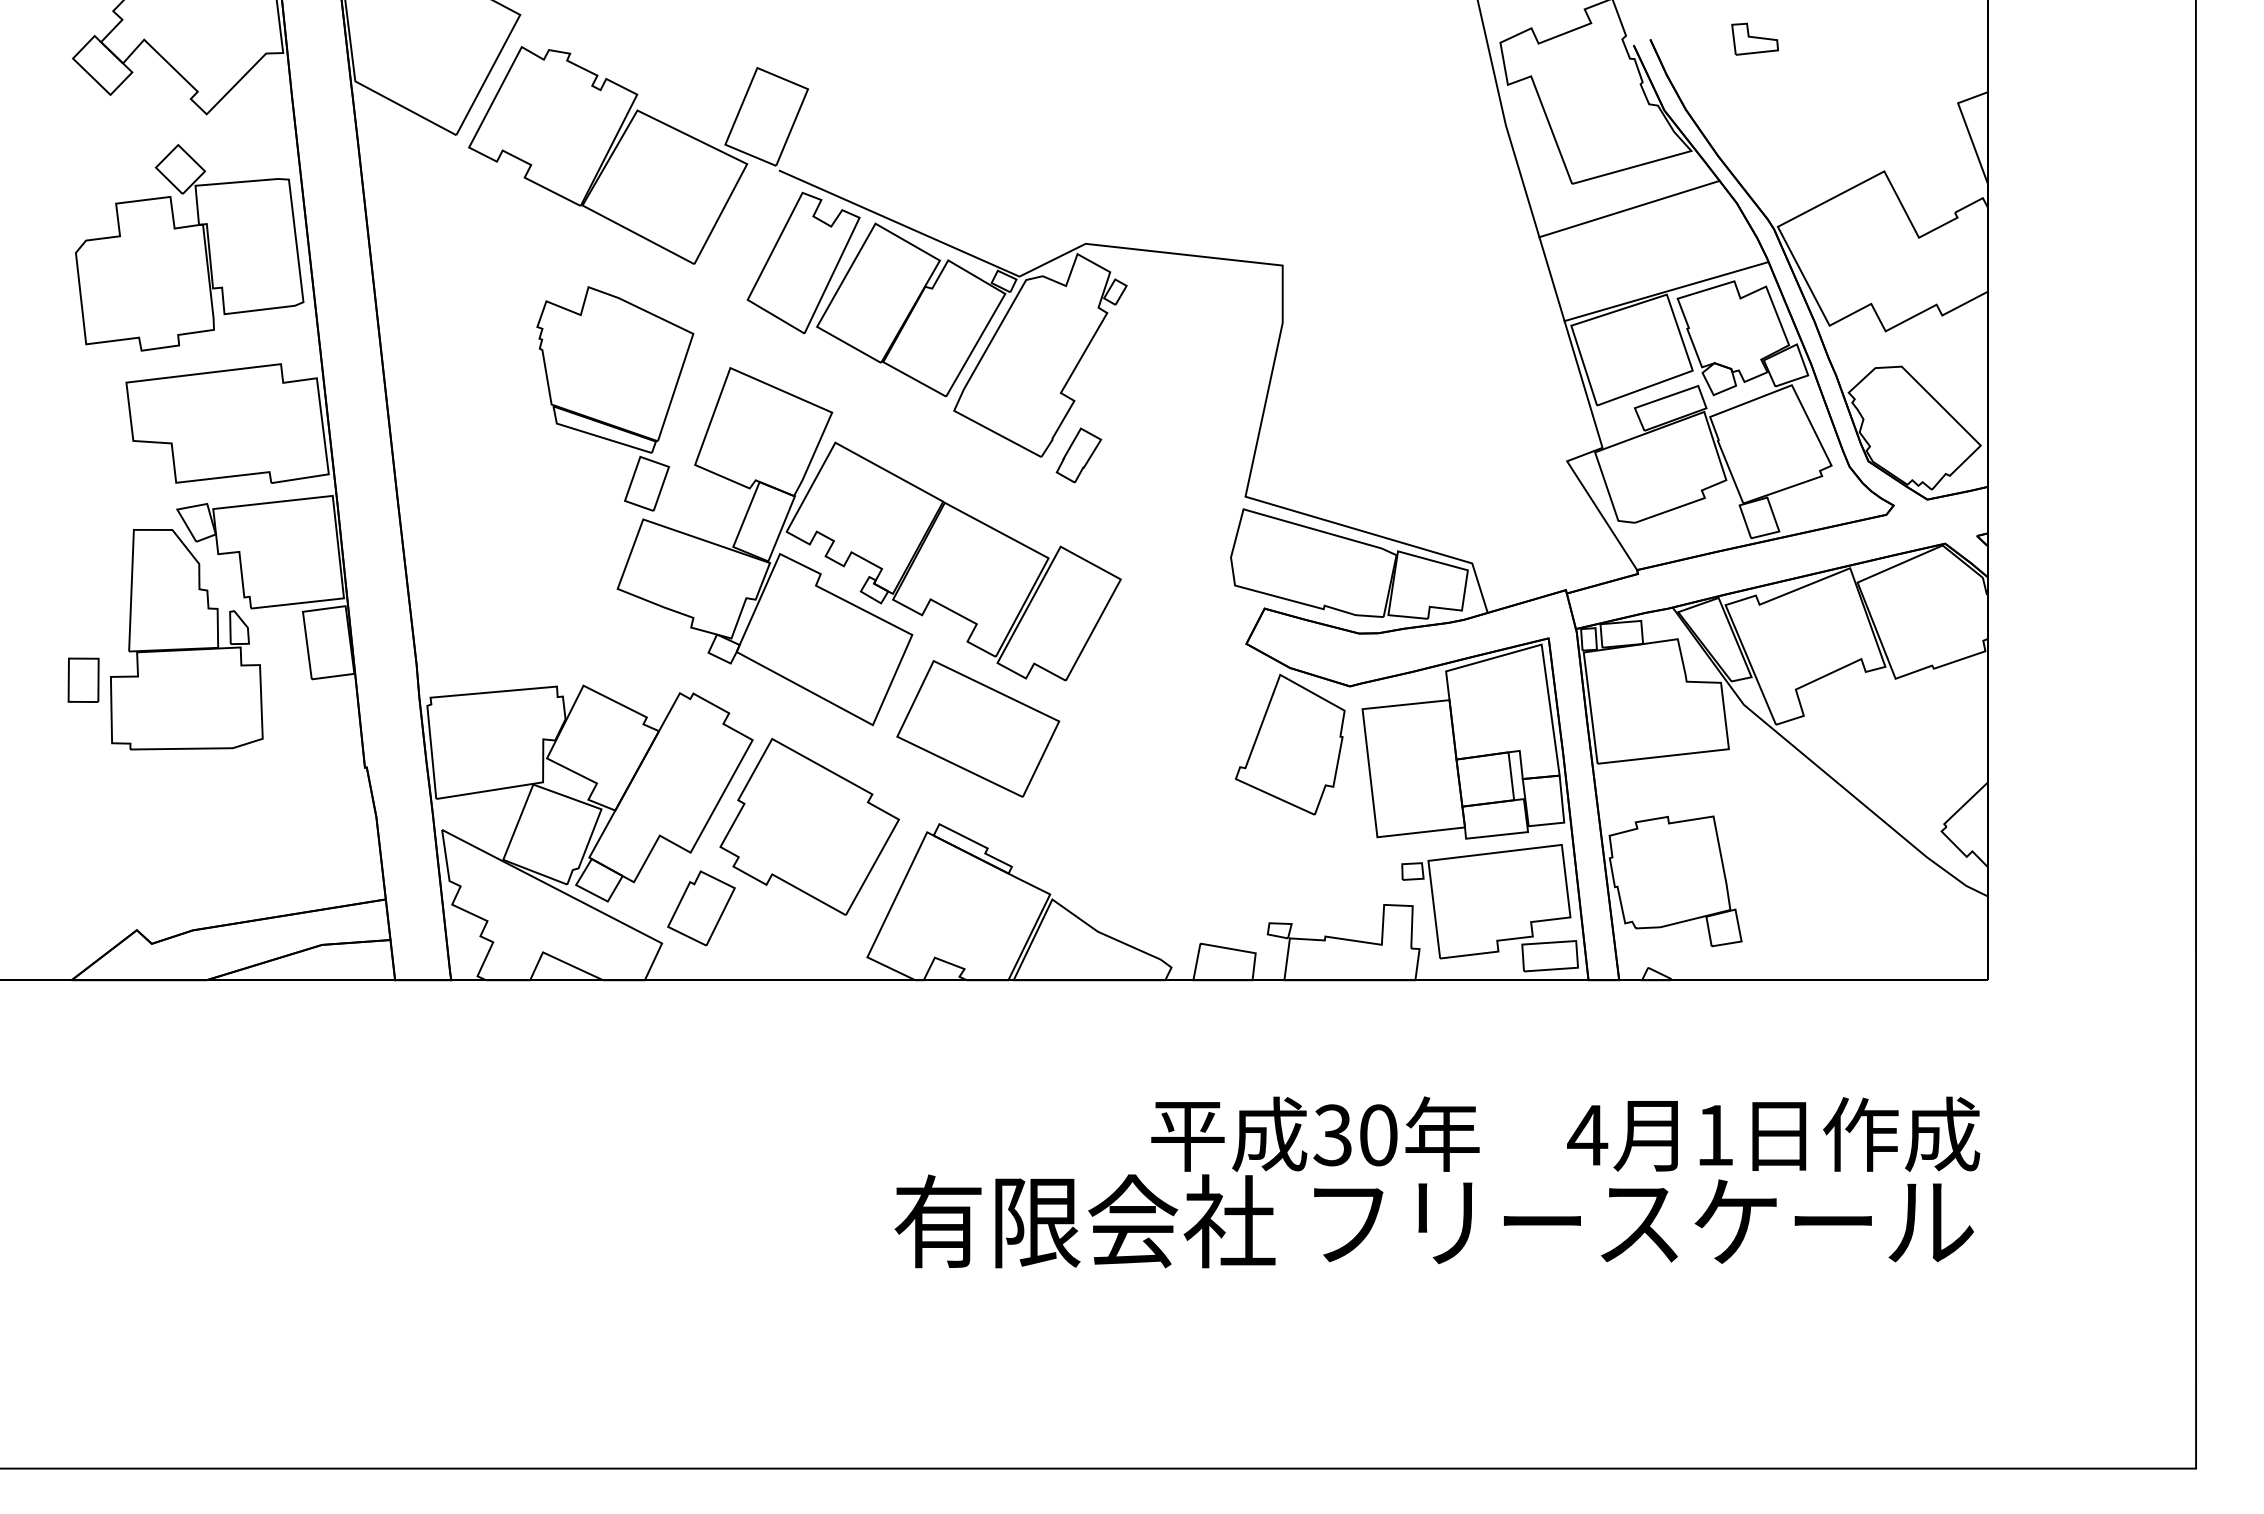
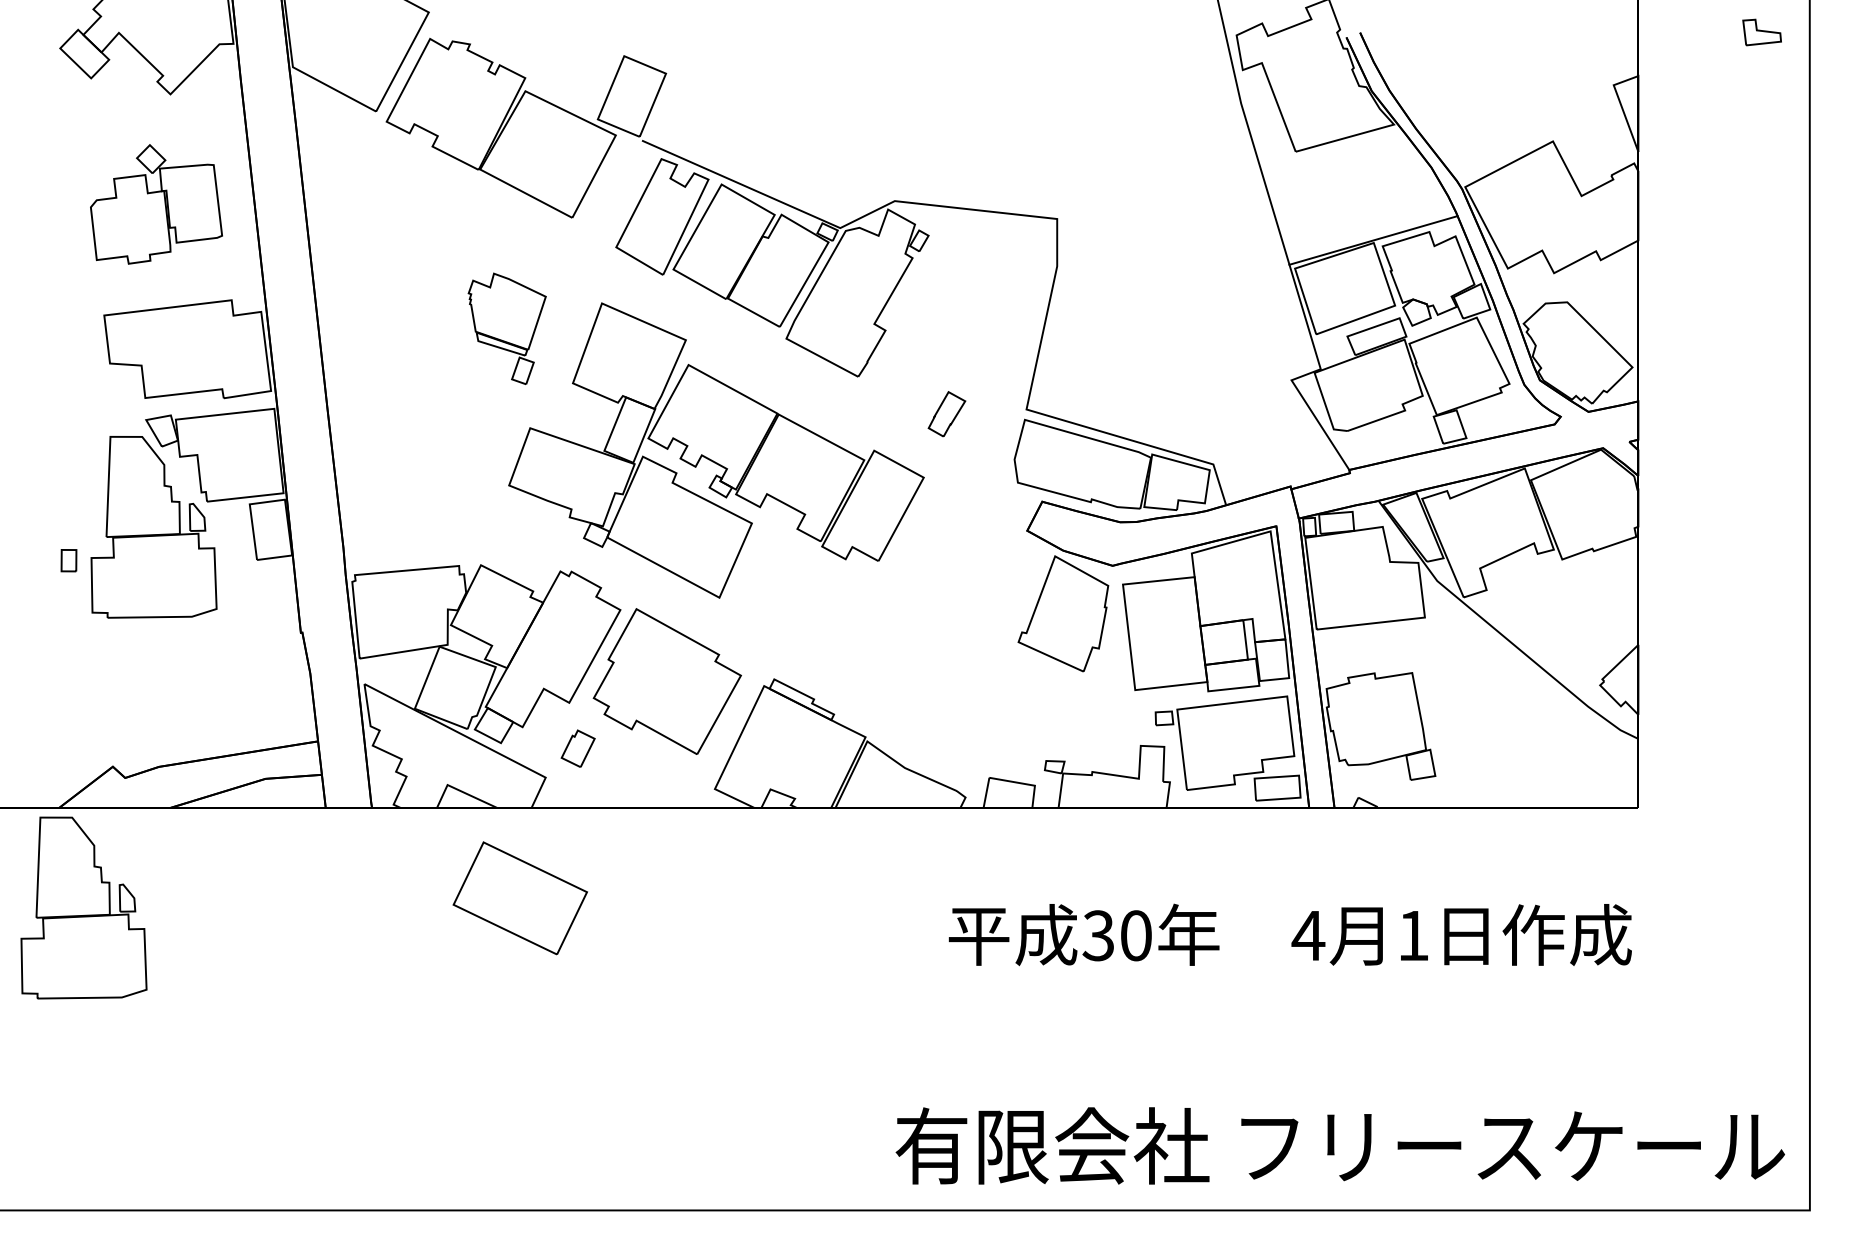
part: (1754, 38) -> (1761, 31), moved
line: (1629, 208) -> (1342, 171), removed
part: (189, 247) -> (156, 204), size x0.7
part: (615, 398) -> (507, 328), size x0.6
part: (1078, 455) -> (946, 414), moved
part: (83, 679) -> (68, 560), size x0.6
part: (978, 728) -> (520, 898), moved
part: (701, 908) -> (578, 748), size x0.6
part: (101, 1101) -> (83, 907), added
text: (1433, 1221) -> (1339, 1146), moved

